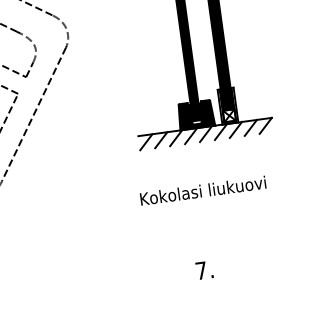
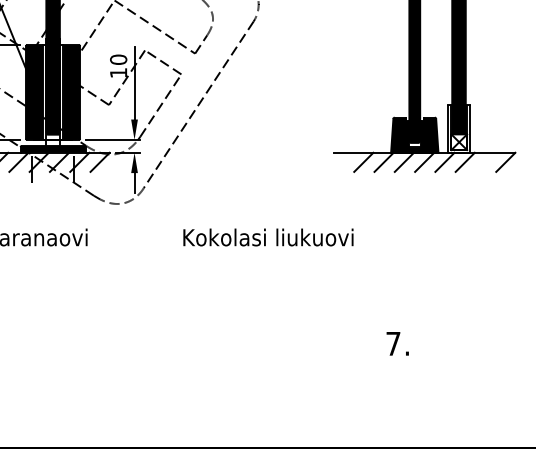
line: (250, 127) -> (485, 161), removed
line: (146, 141) -> (343, 161), removed
text: (208, 230) -> (268, 291), moved

